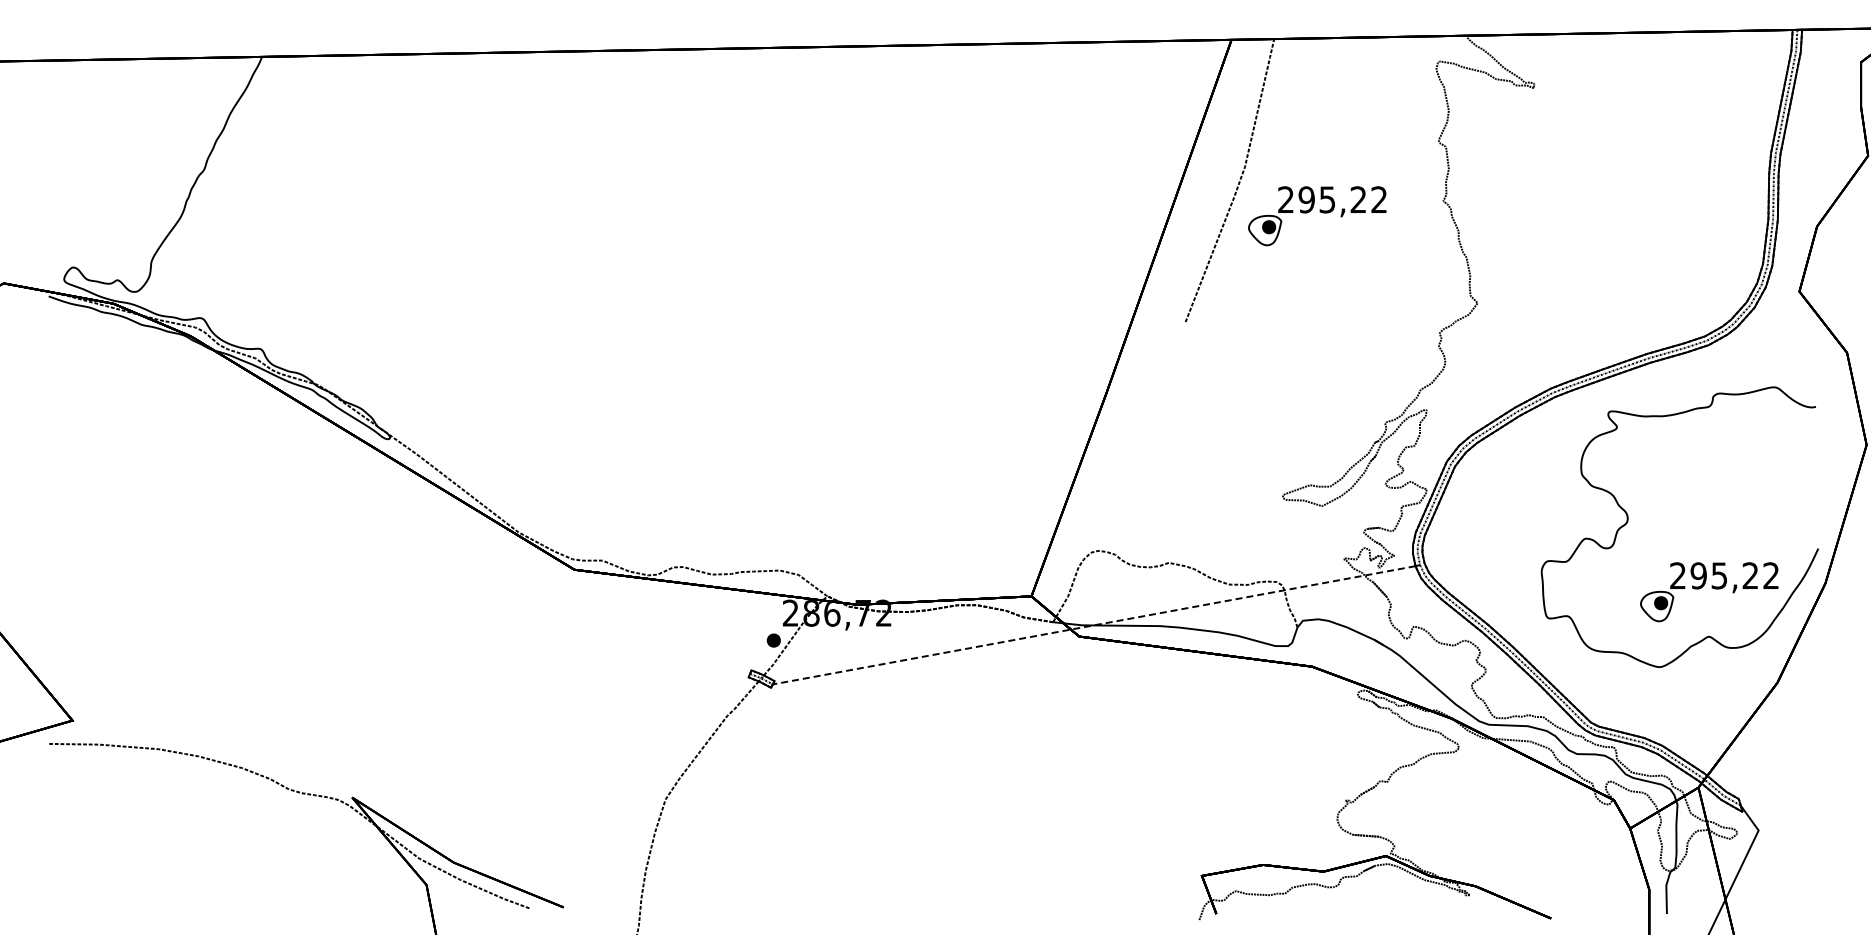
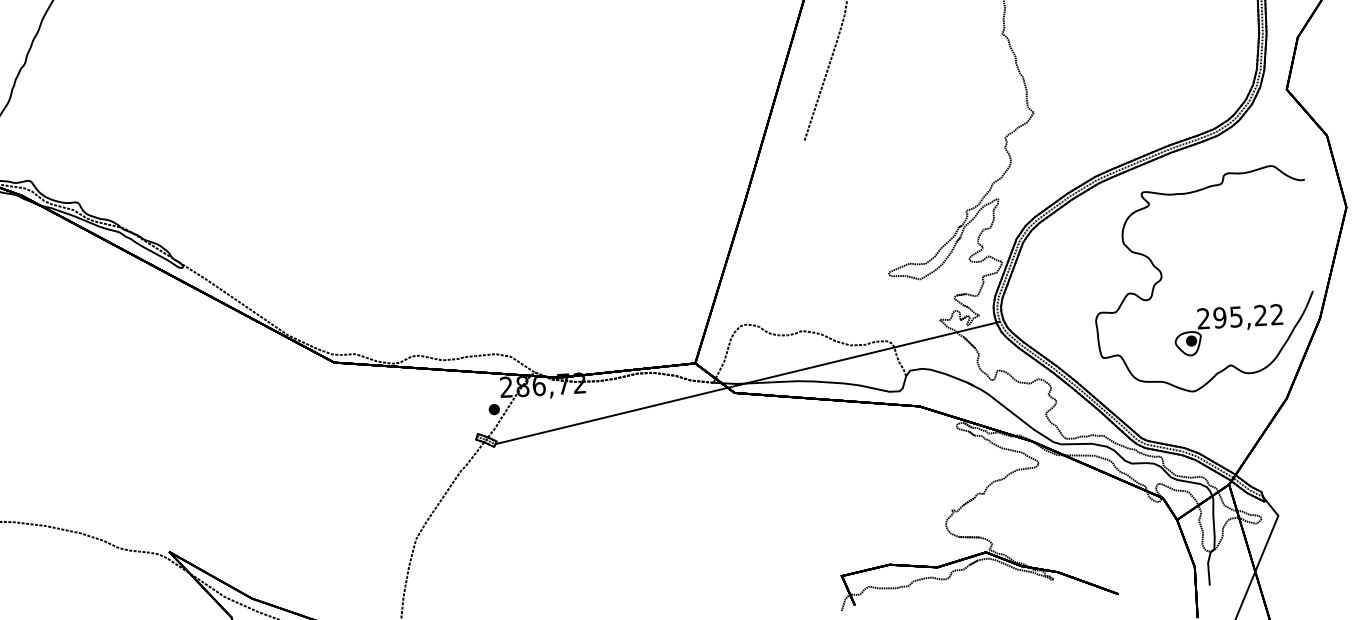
part: (1317, 216) -> (903, 51), removed
line: (1094, 625) -> (746, 383), dashed -> solid

